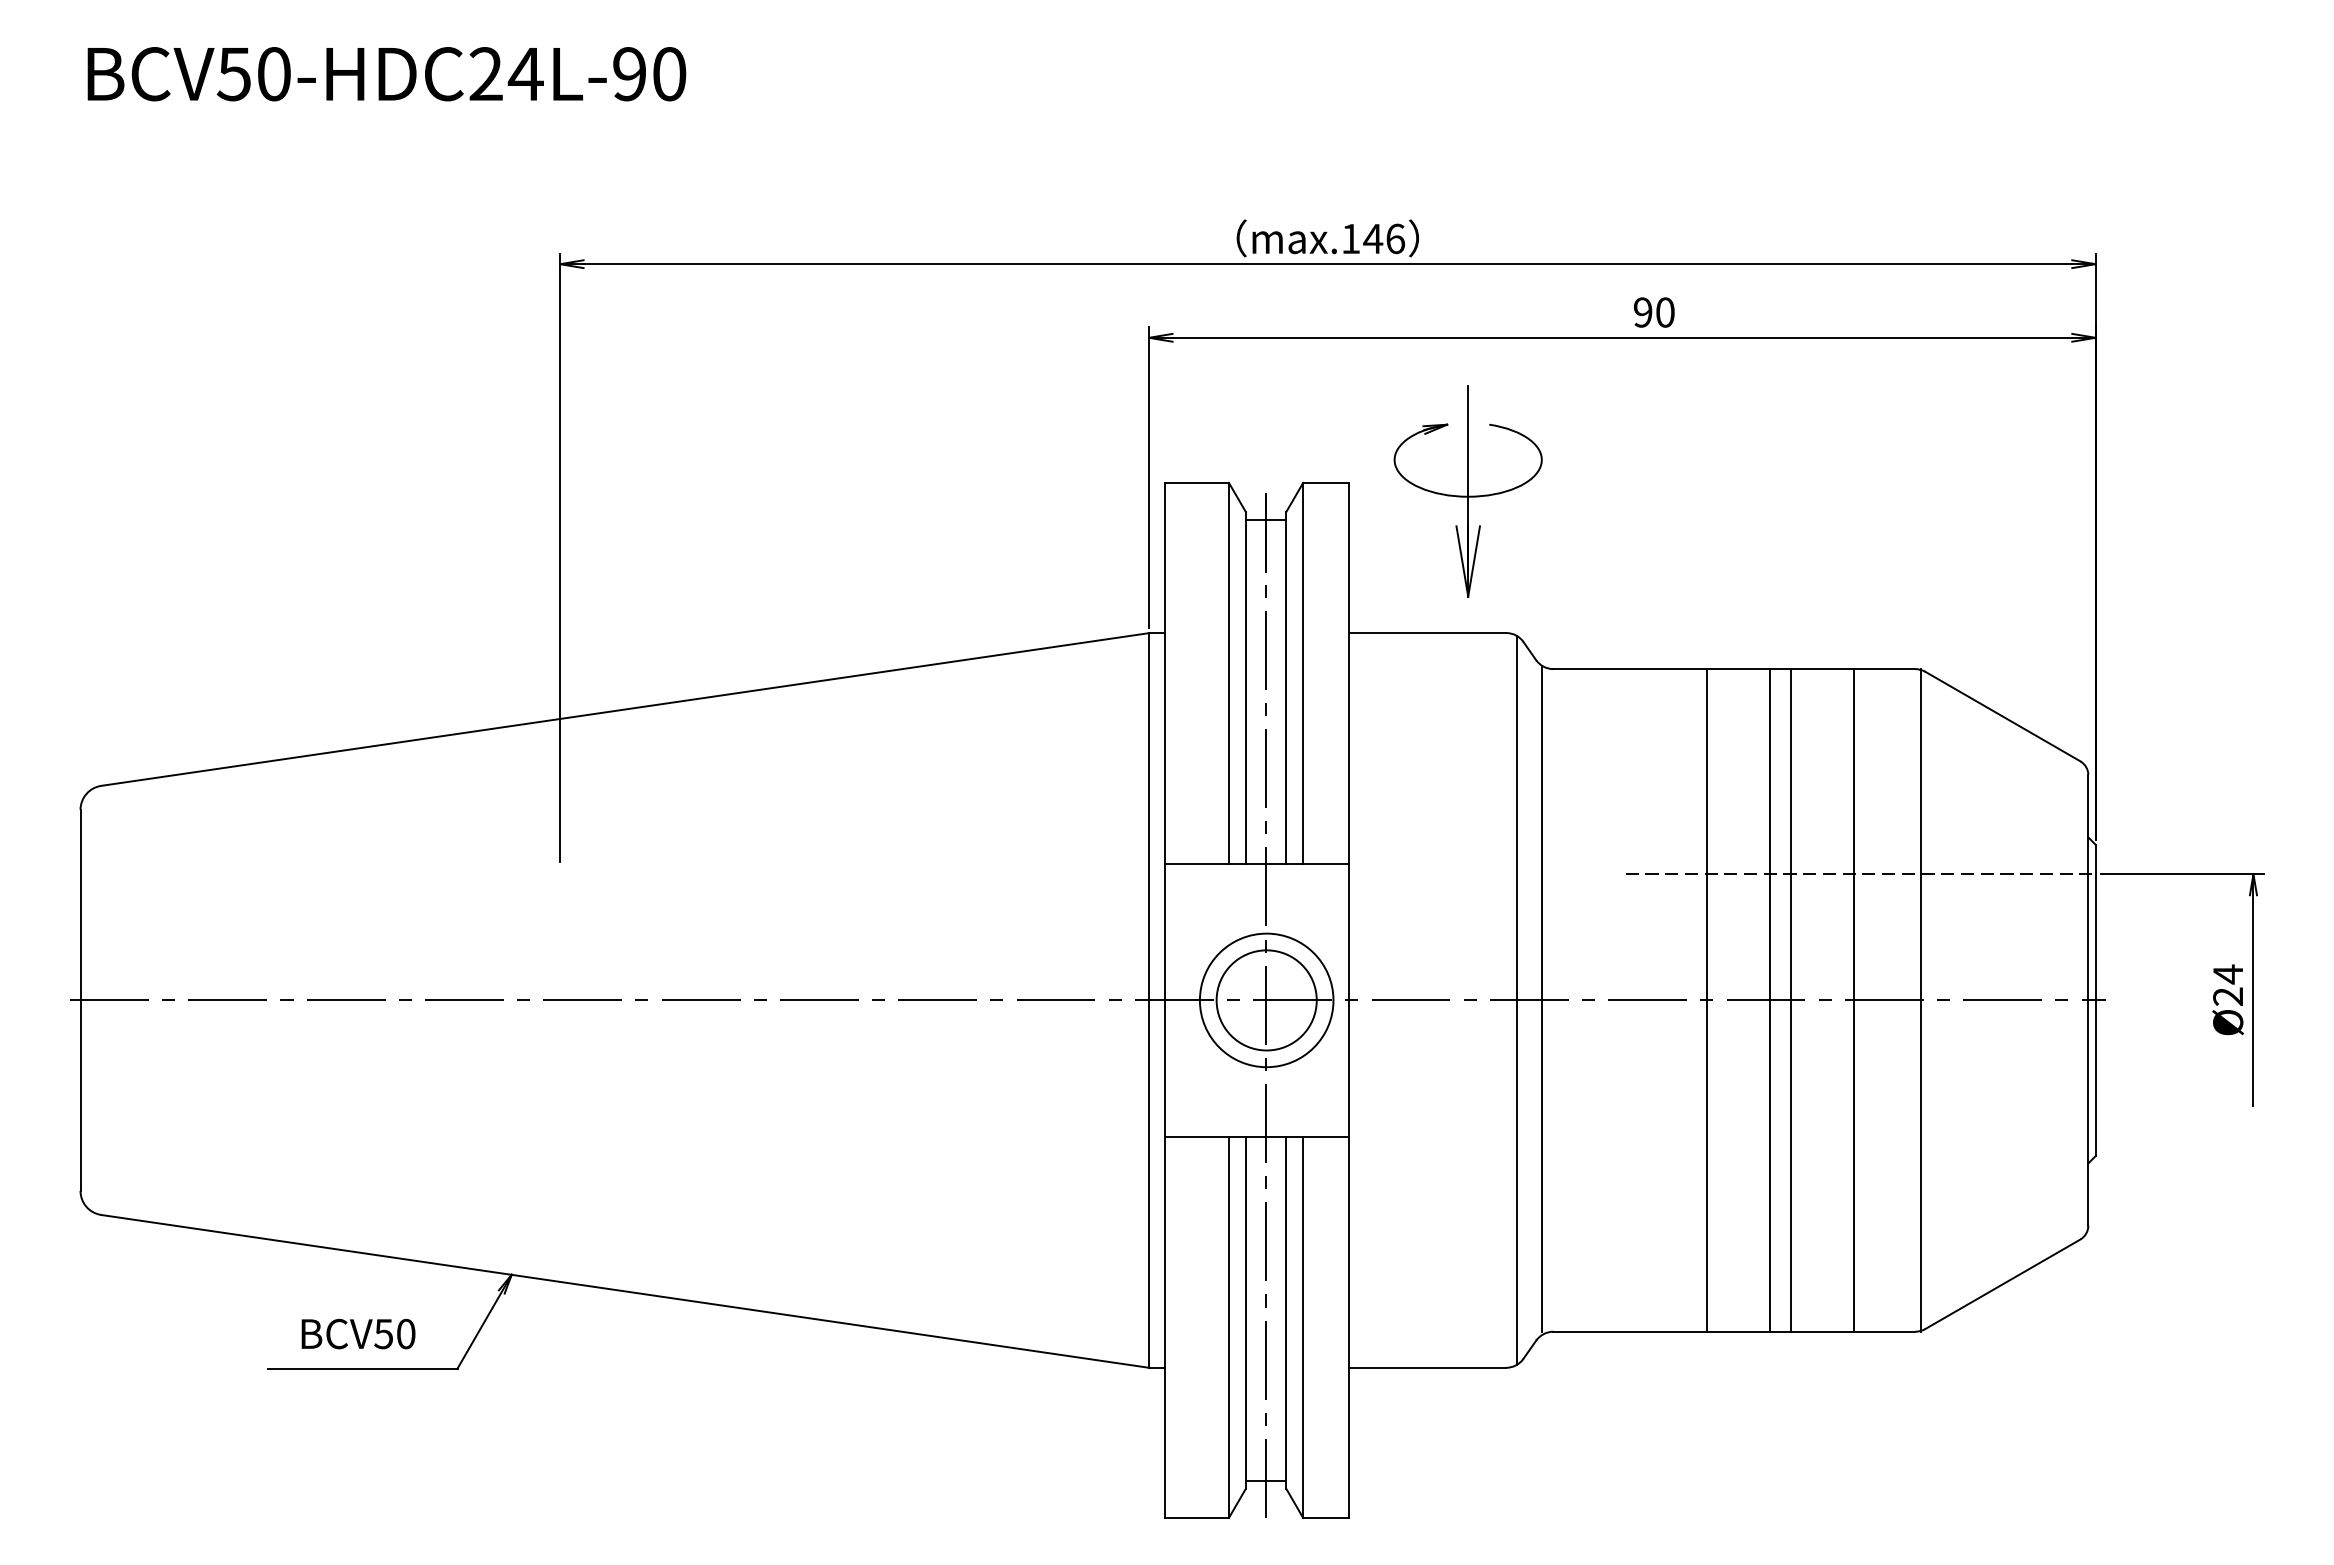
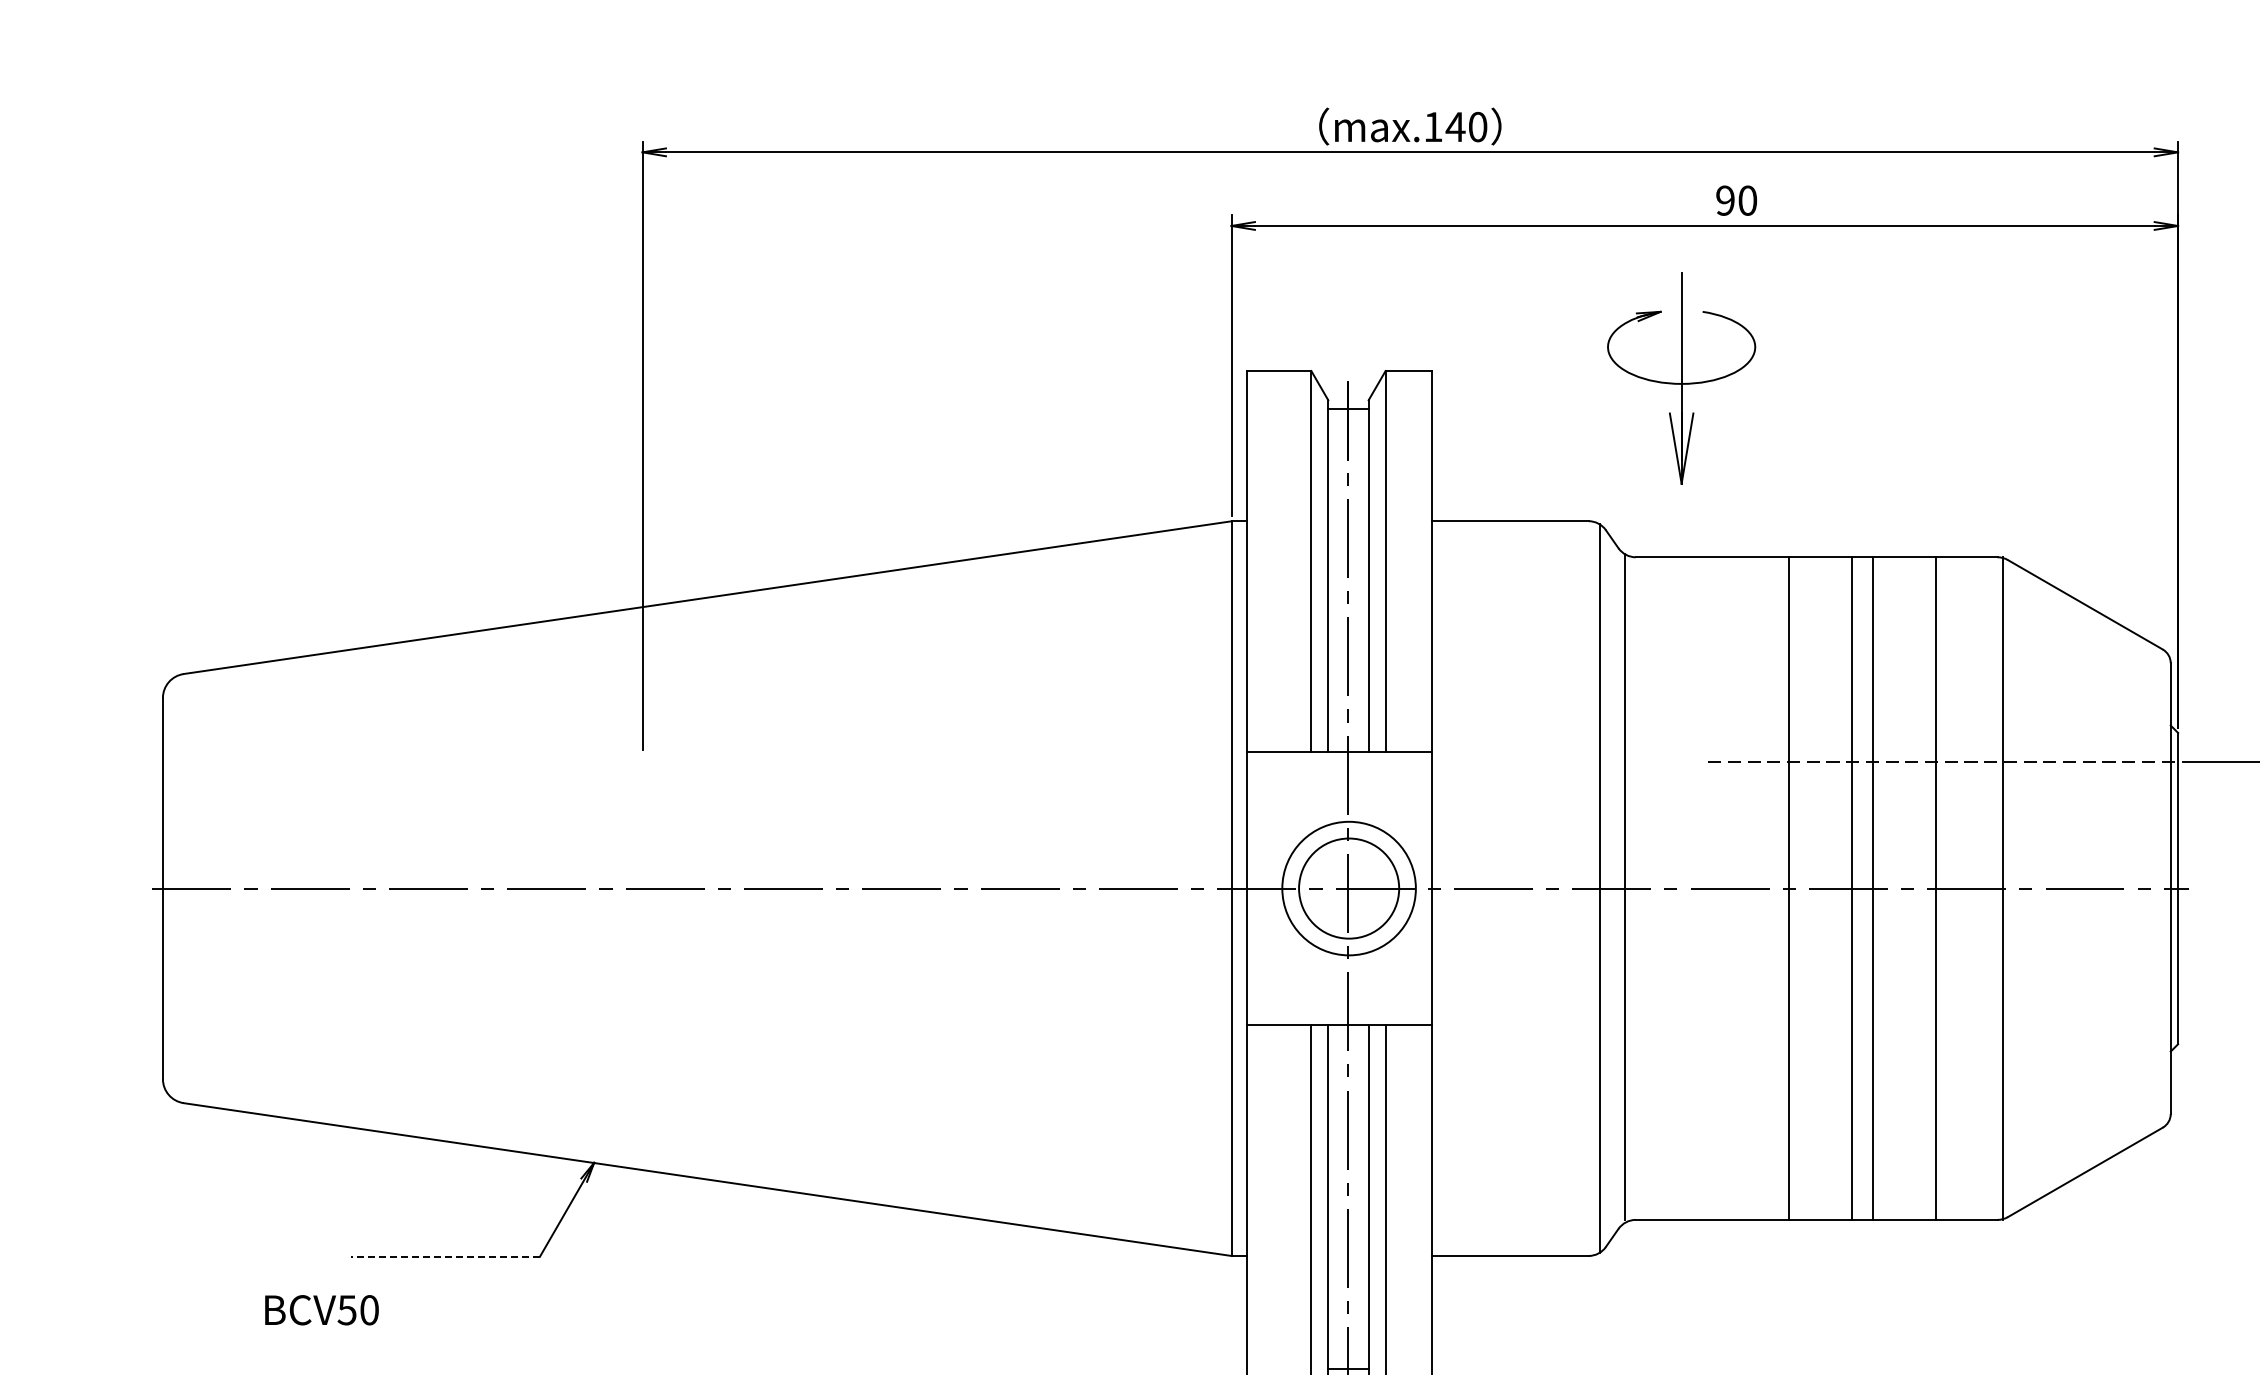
text: (1395, 238) -> (1477, 126), max.146 -> max.140
part: (1467, 491) -> (1680, 378), moved
text: (358, 1333) -> (321, 1309), moved
line: (362, 1368) -> (444, 1256), solid -> dashed

